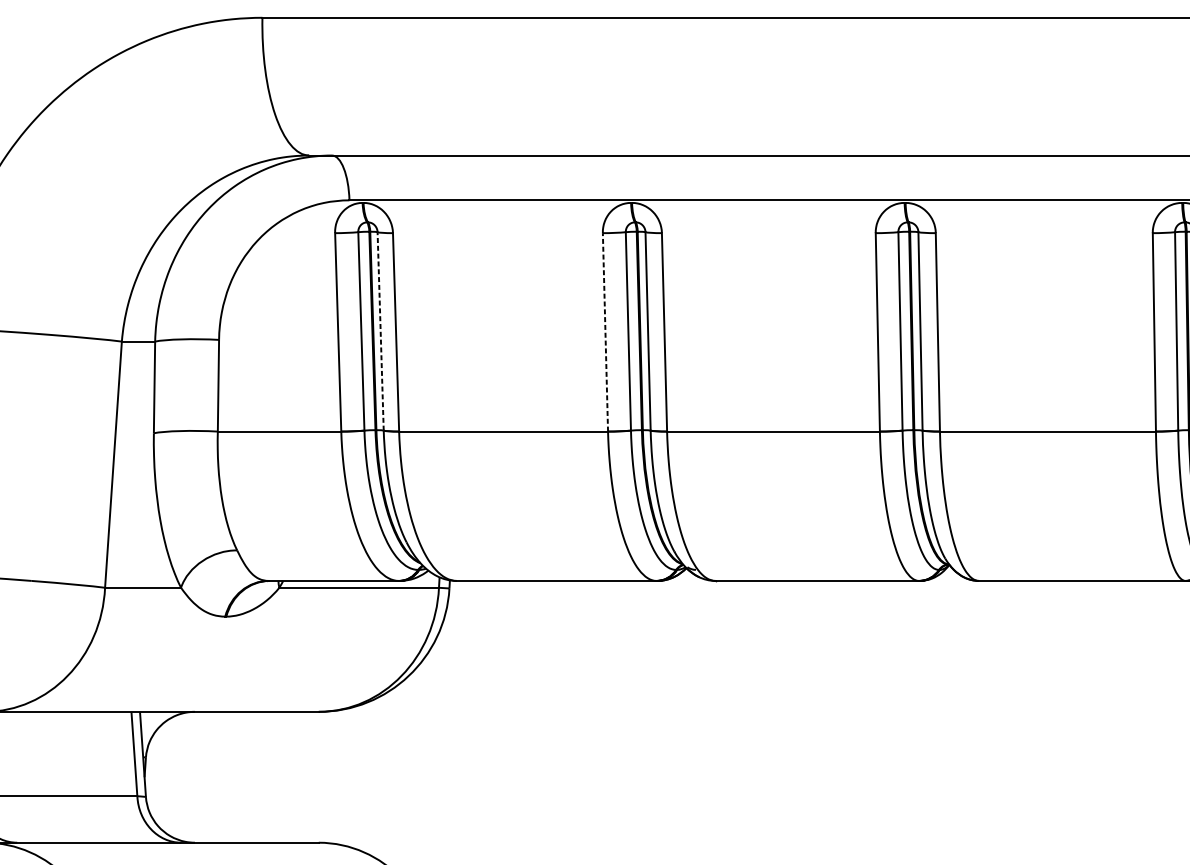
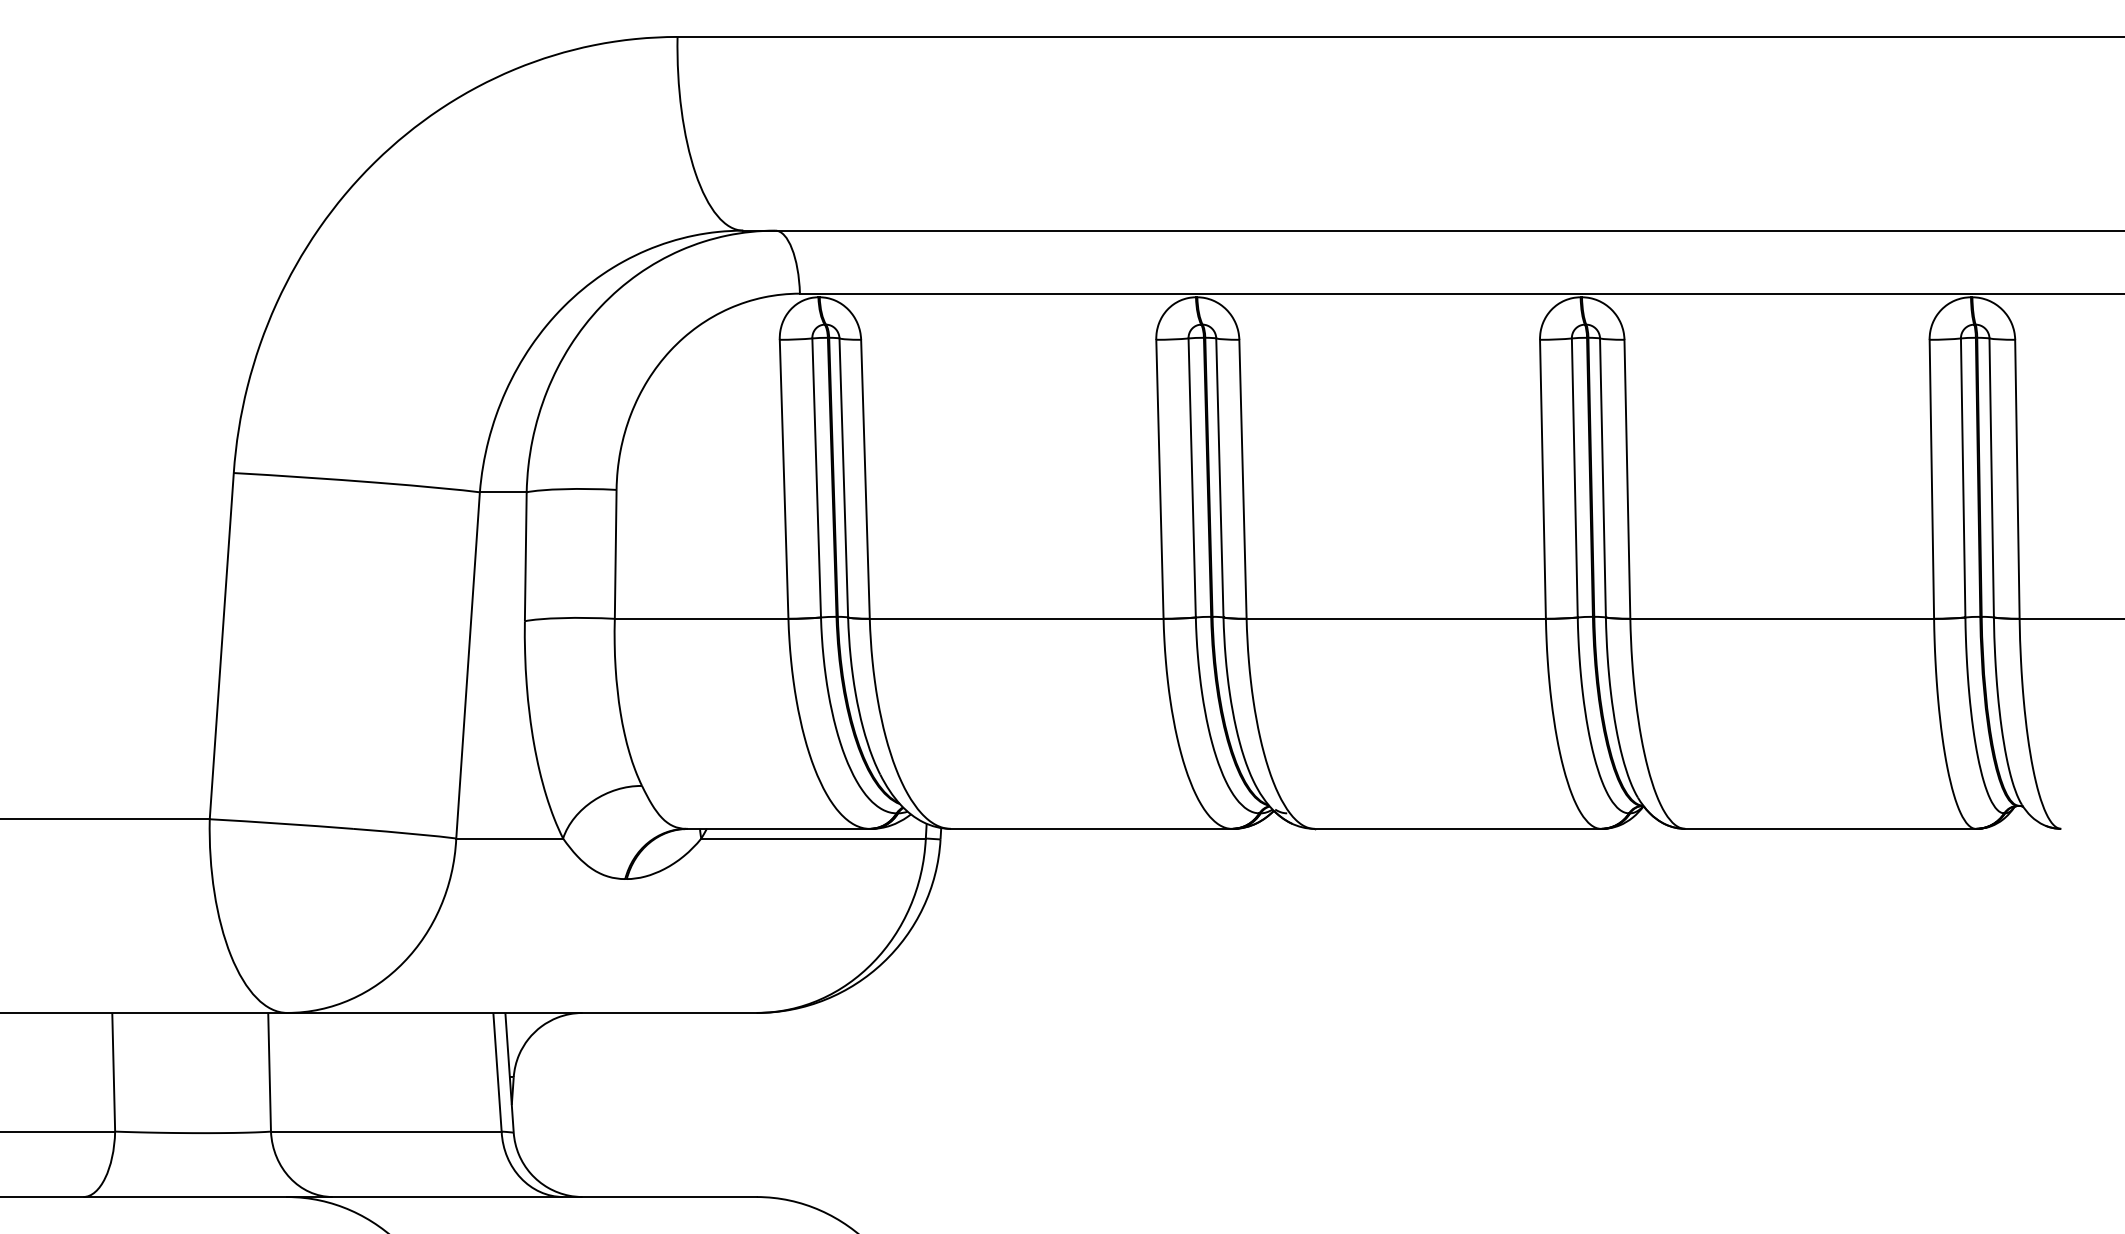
line: (380, 331) -> (843, 477), dashed -> solid
line: (605, 332) -> (1159, 479), dashed -> solid

